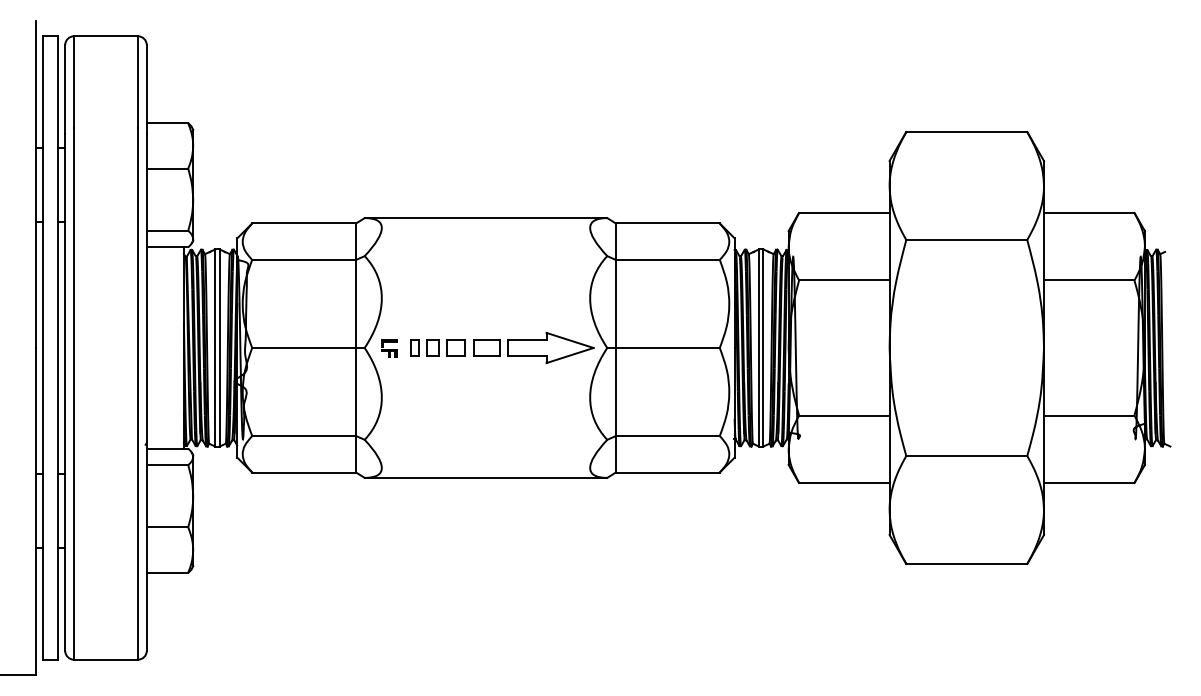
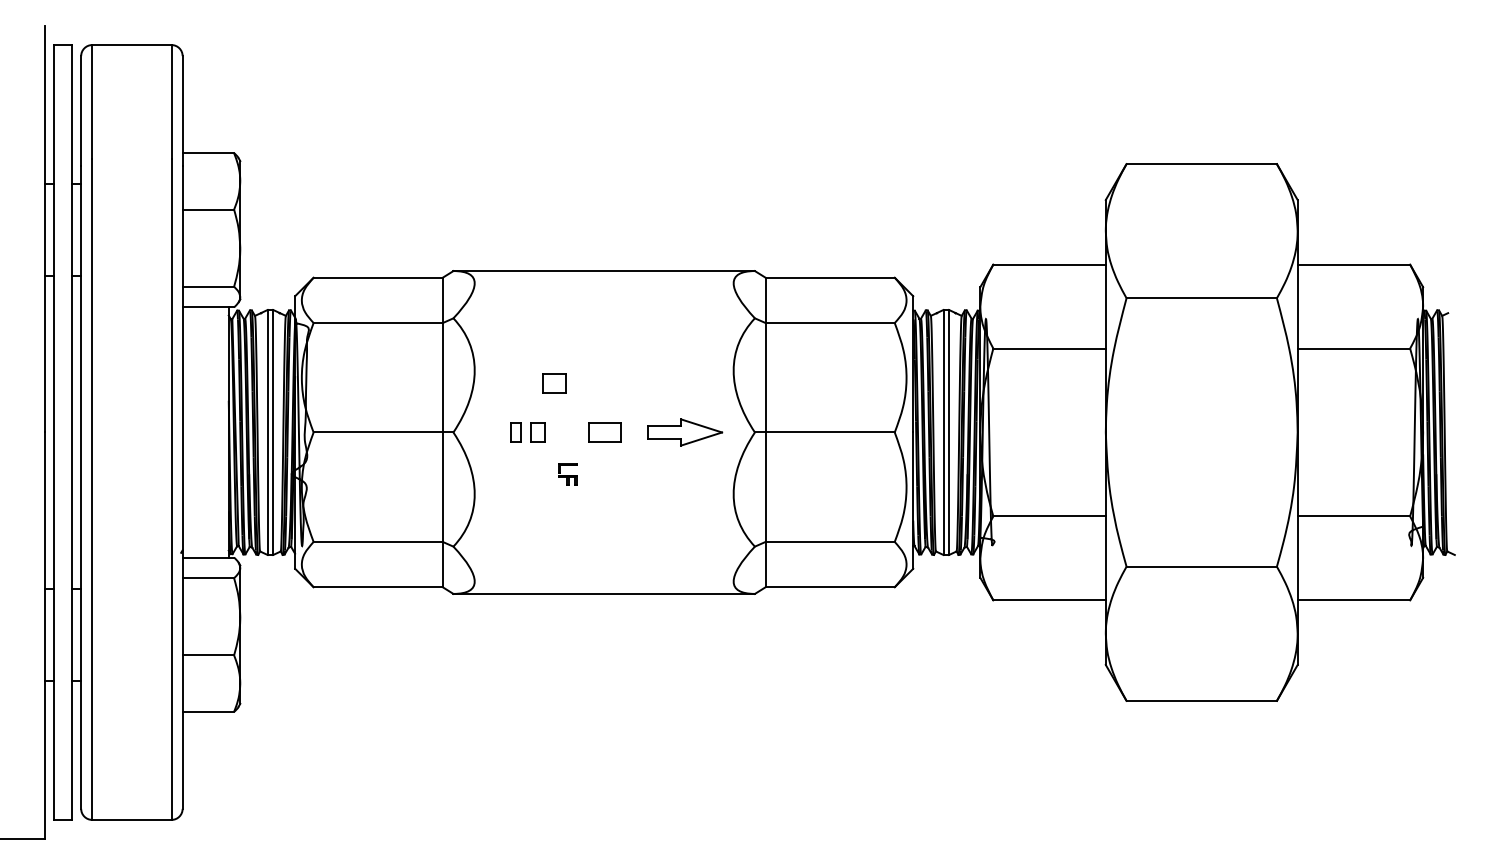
part: (388, 348) -> (567, 474), moved
part: (456, 348) -> (554, 383), moved
part: (550, 348) -> (684, 432), size x0.7

